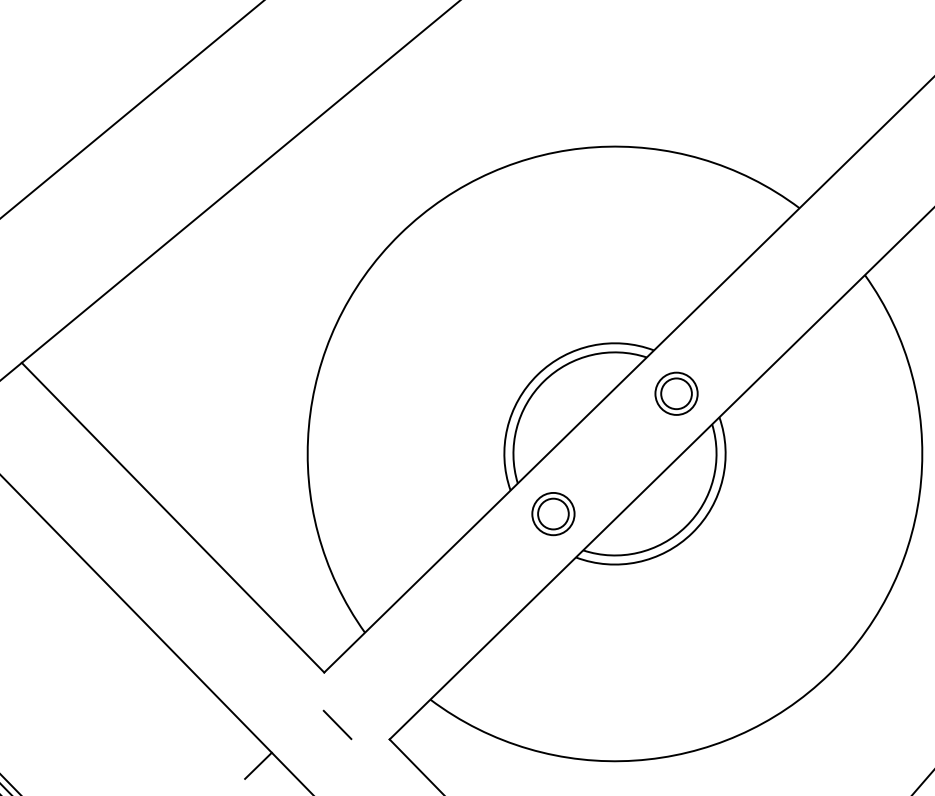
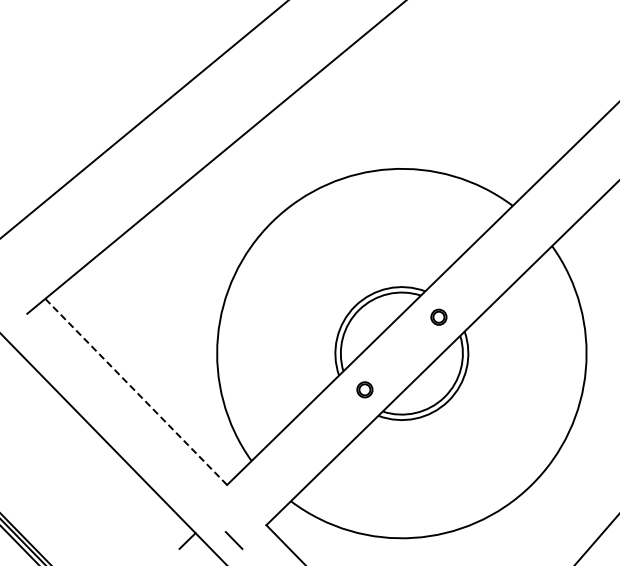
part: (675, 392) -> (438, 316), size x0.6
part: (552, 513) -> (364, 389), size x0.6
line: (171, 517) -> (135, 391), solid -> dashed
line: (336, 724) -> (233, 540), moved

